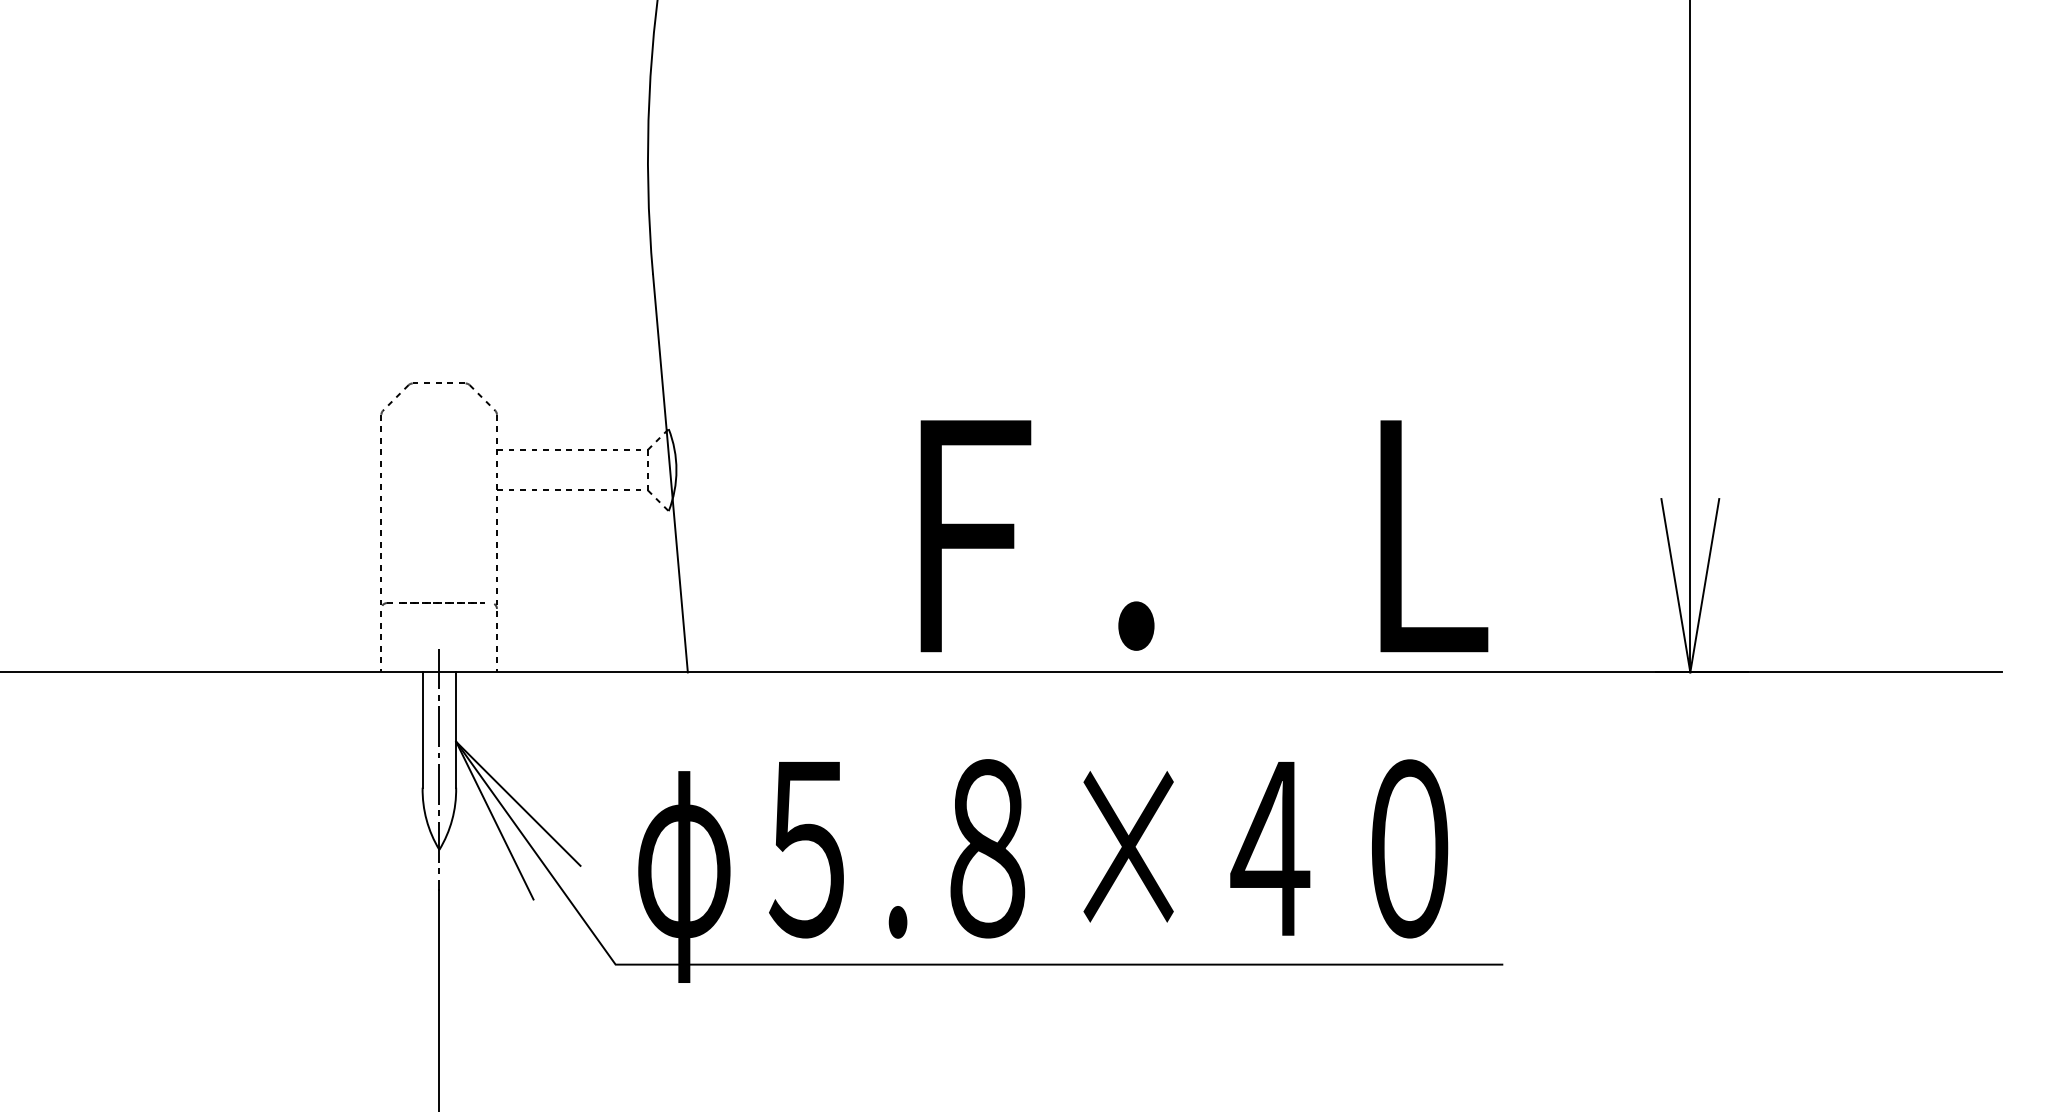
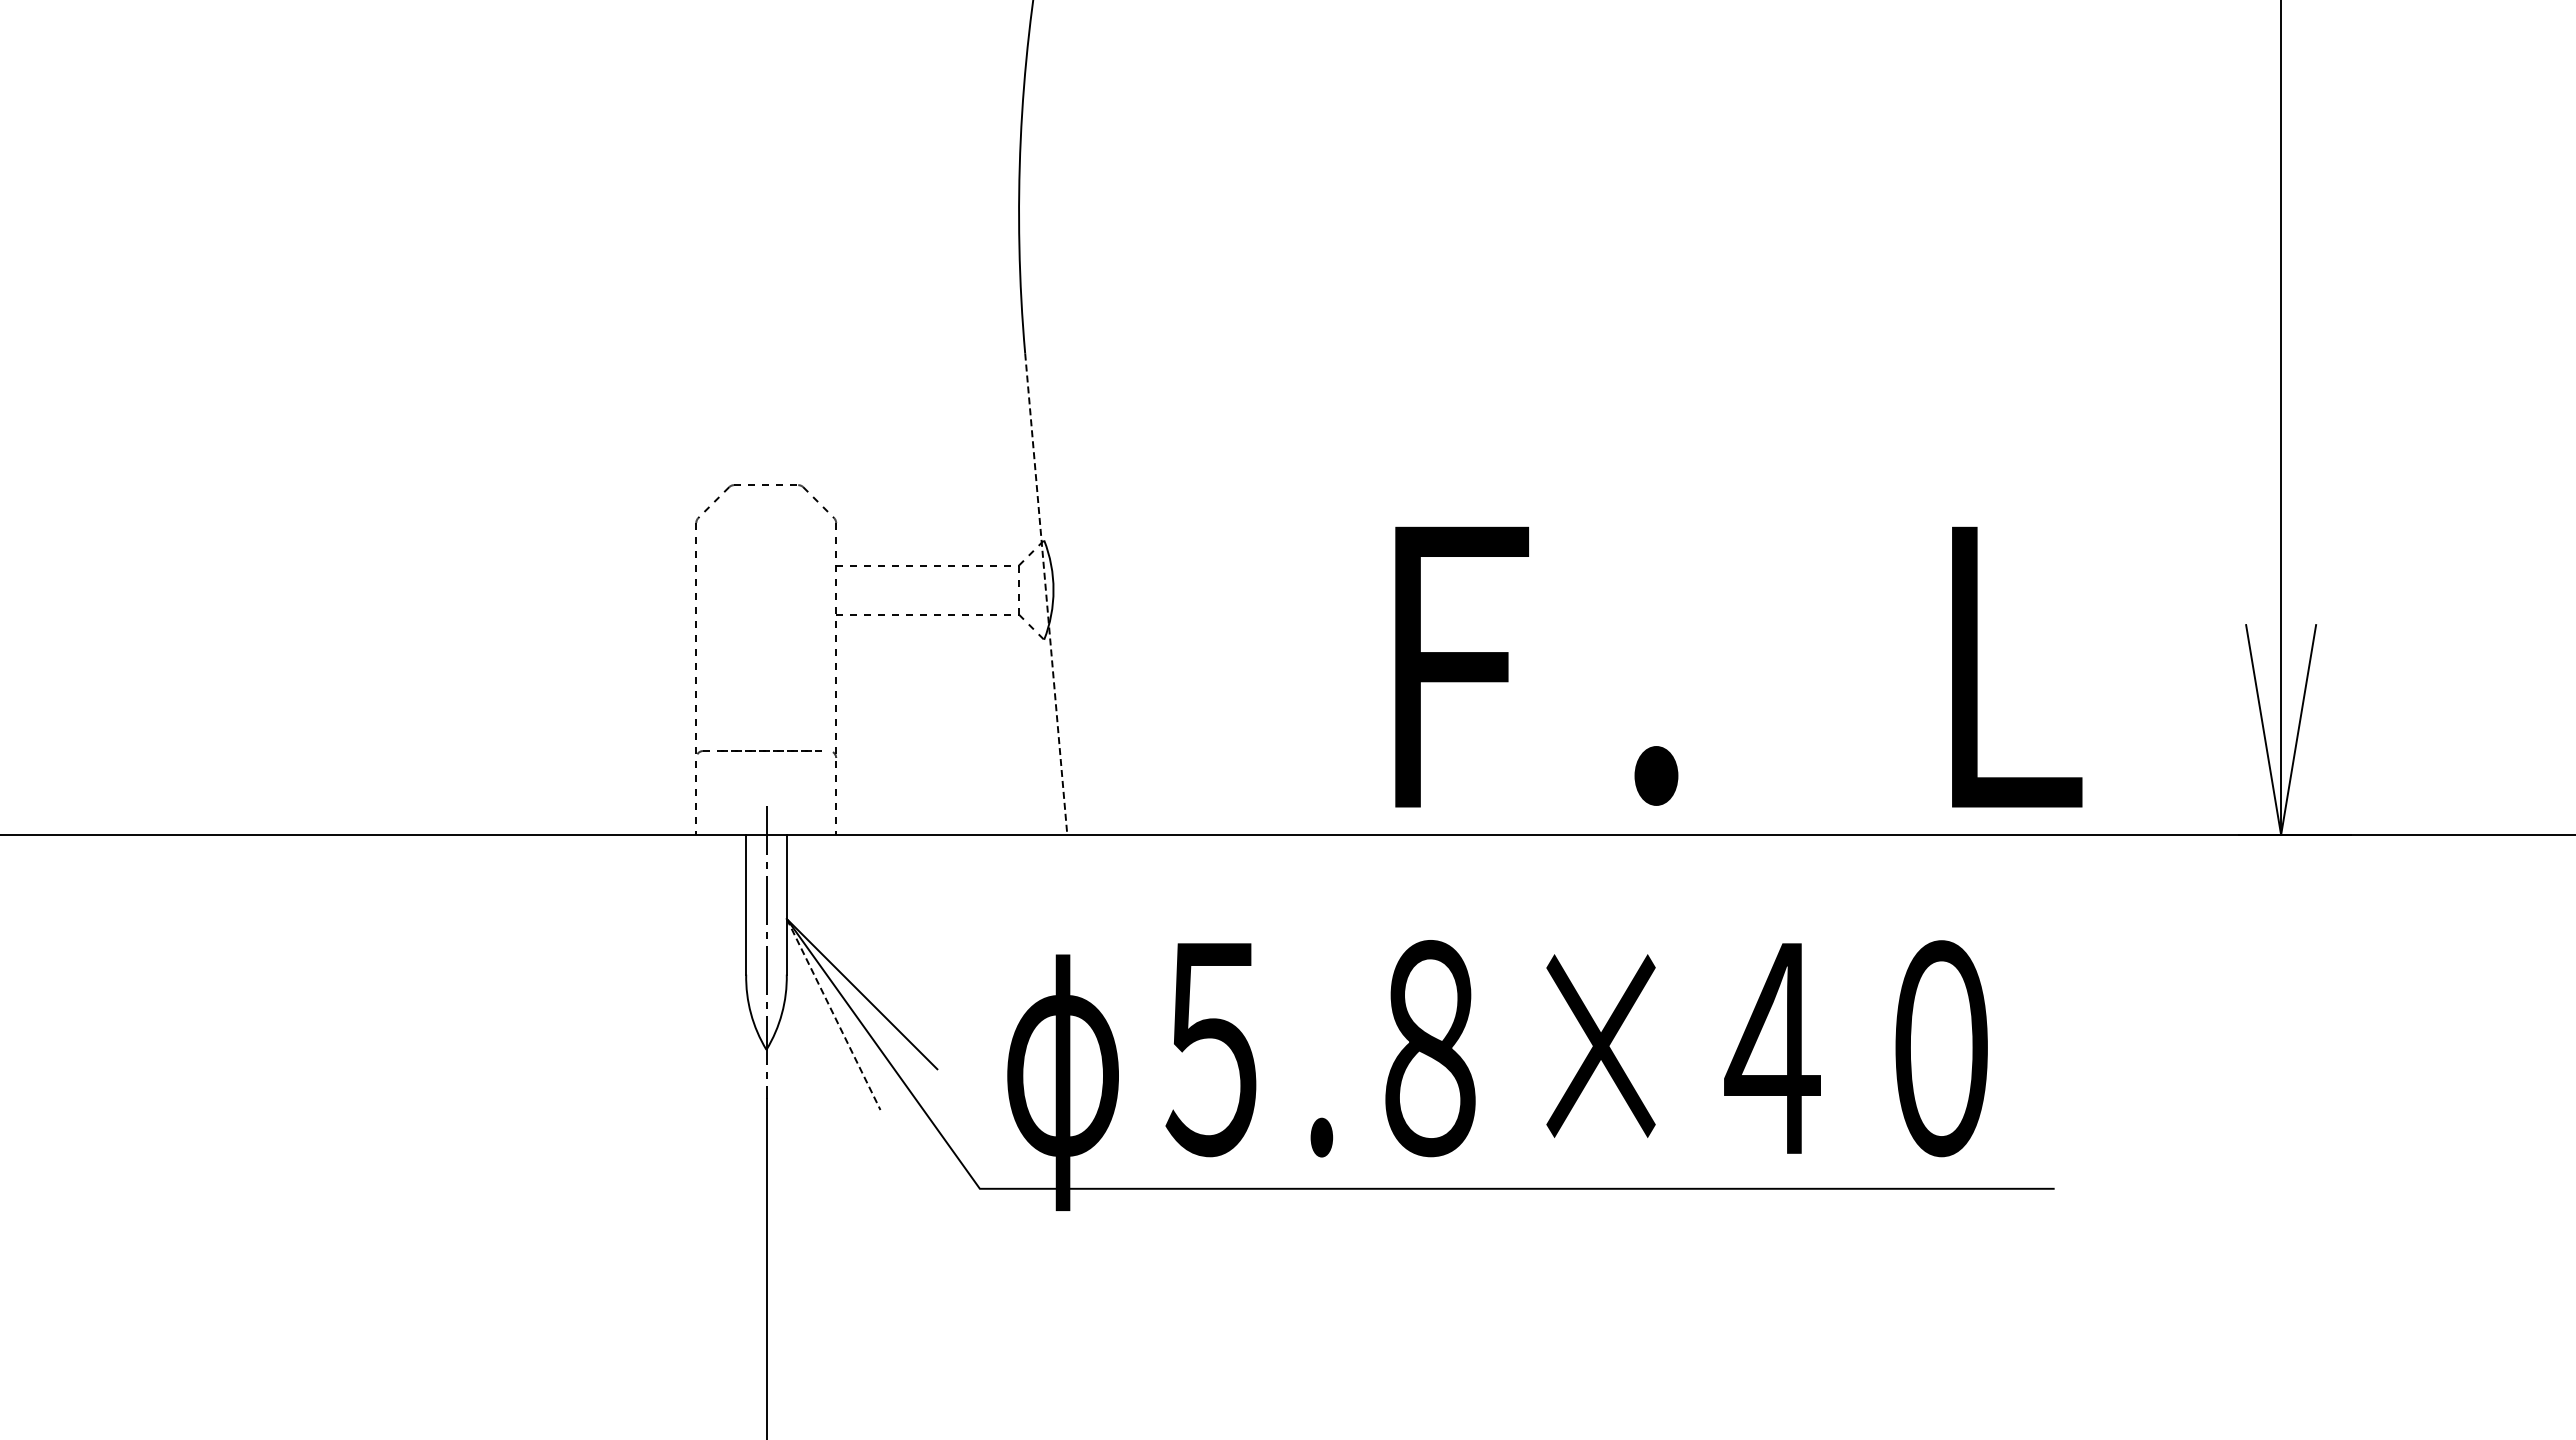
line: (670, 473) -> (1046, 594), solid -> dashed
text: (1204, 535) -> (1738, 666), moved
line: (494, 820) -> (833, 1014), solid -> dashed

